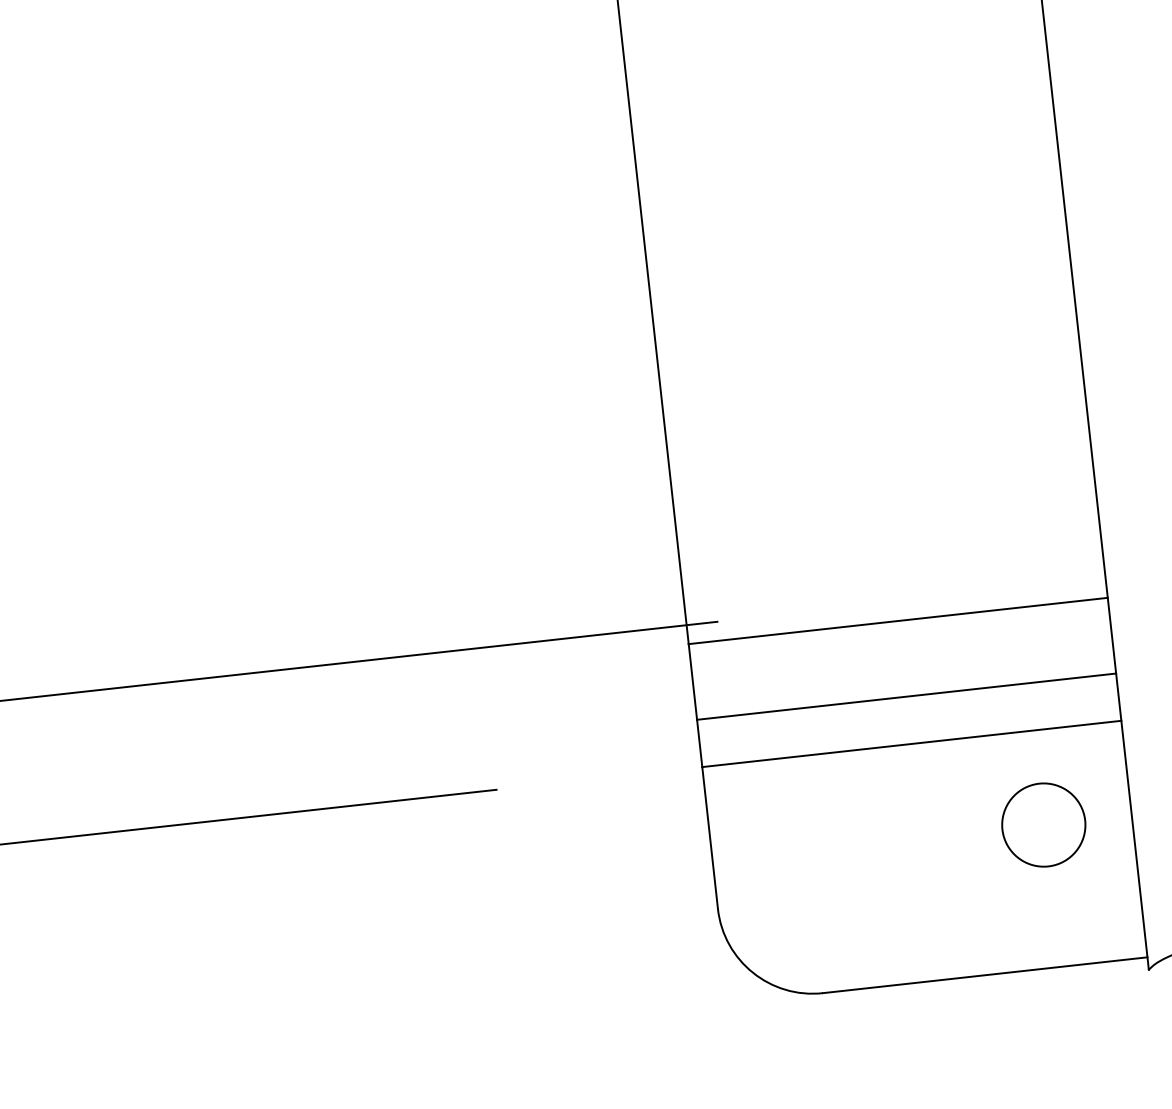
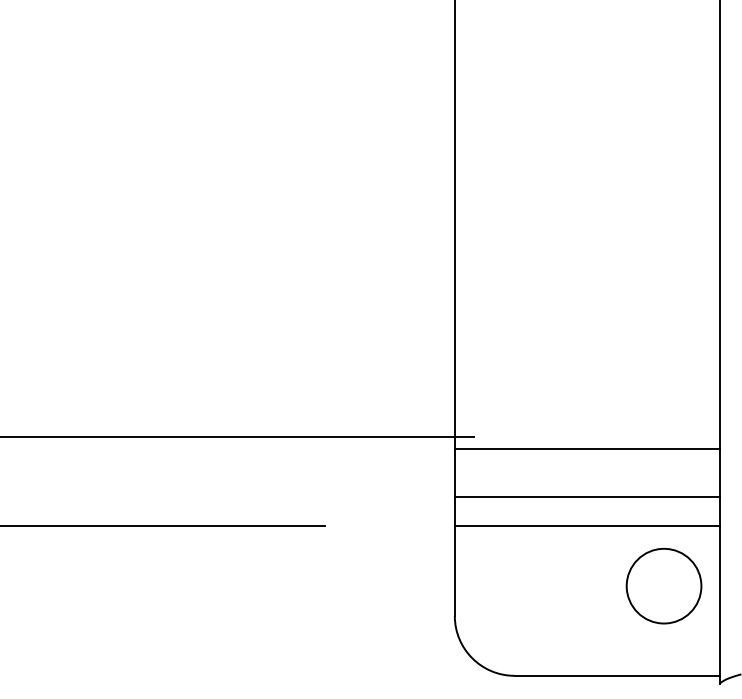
circle: (1042, 824) -> (663, 585), size x1.43

